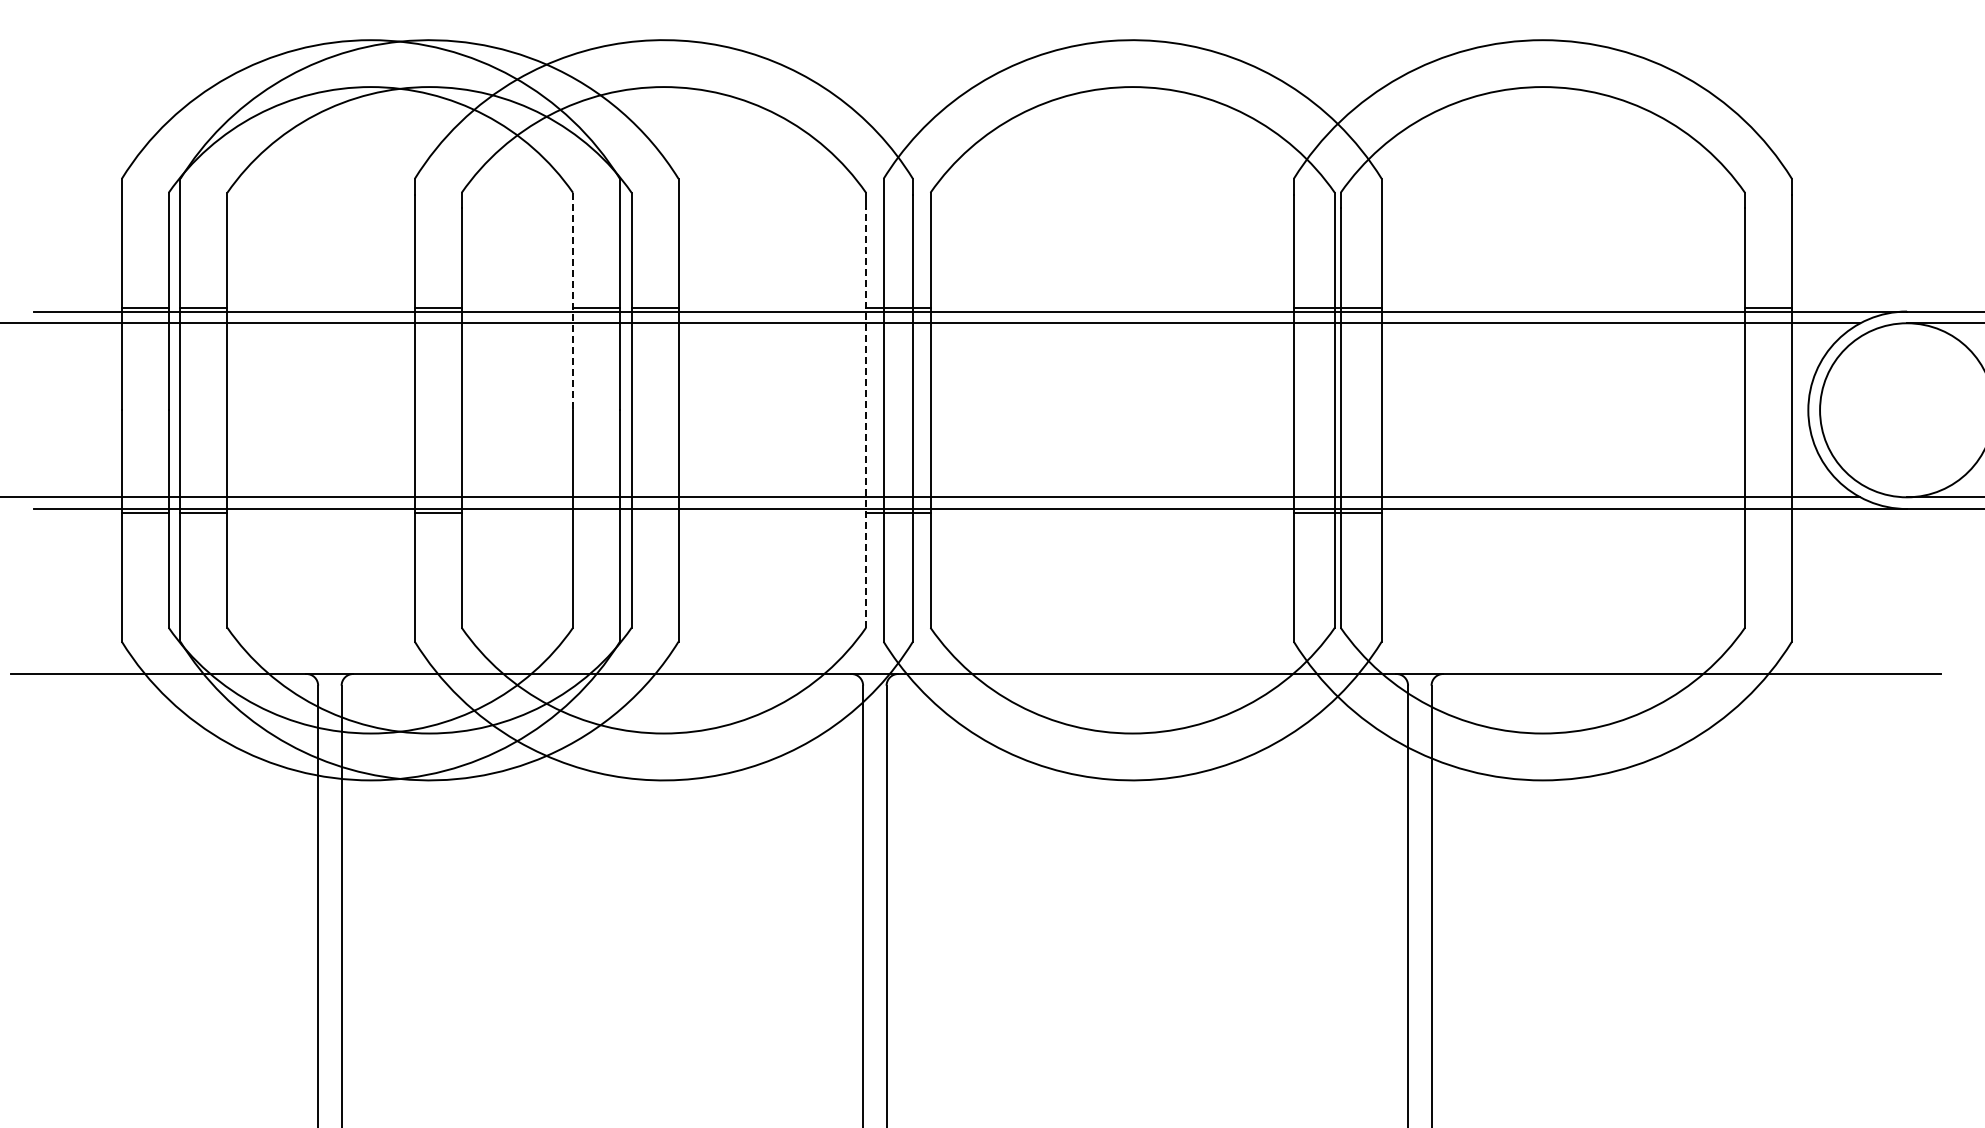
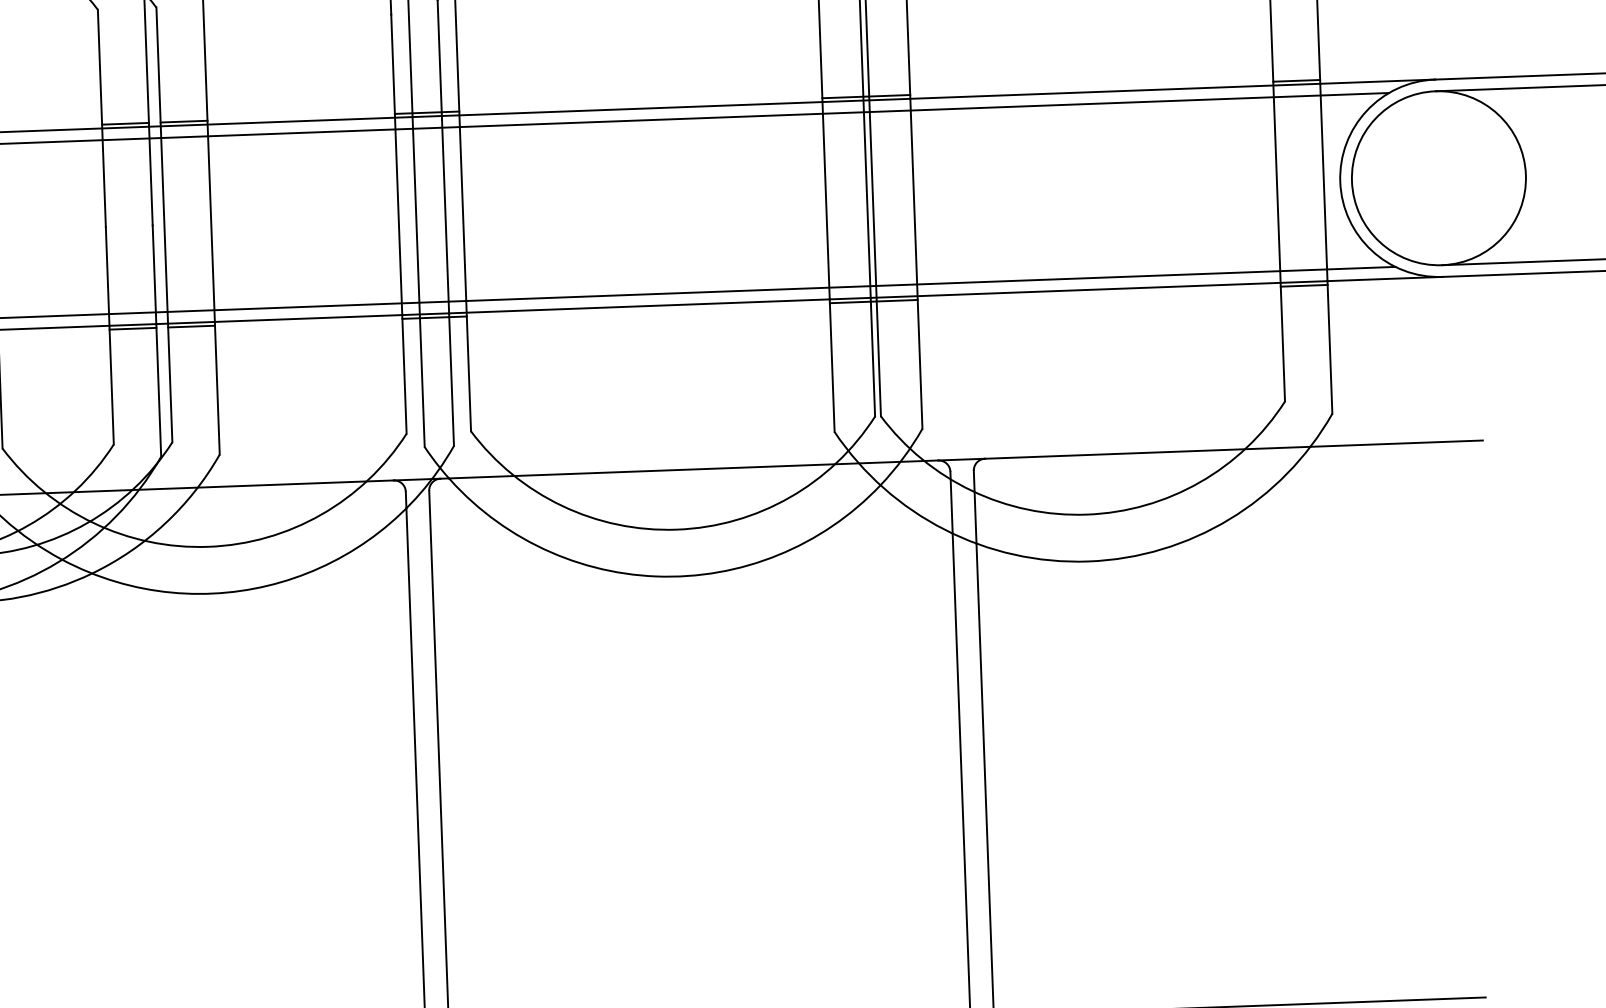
line: (573, 301) -> (102, 118), dashed -> solid
line: (866, 418) -> (399, 224), dashed -> solid
line: (596, 512) -> (133, 328), added
line: (654, 512) -> (190, 326), added
line: (1768, 512) -> (1304, 285), added

